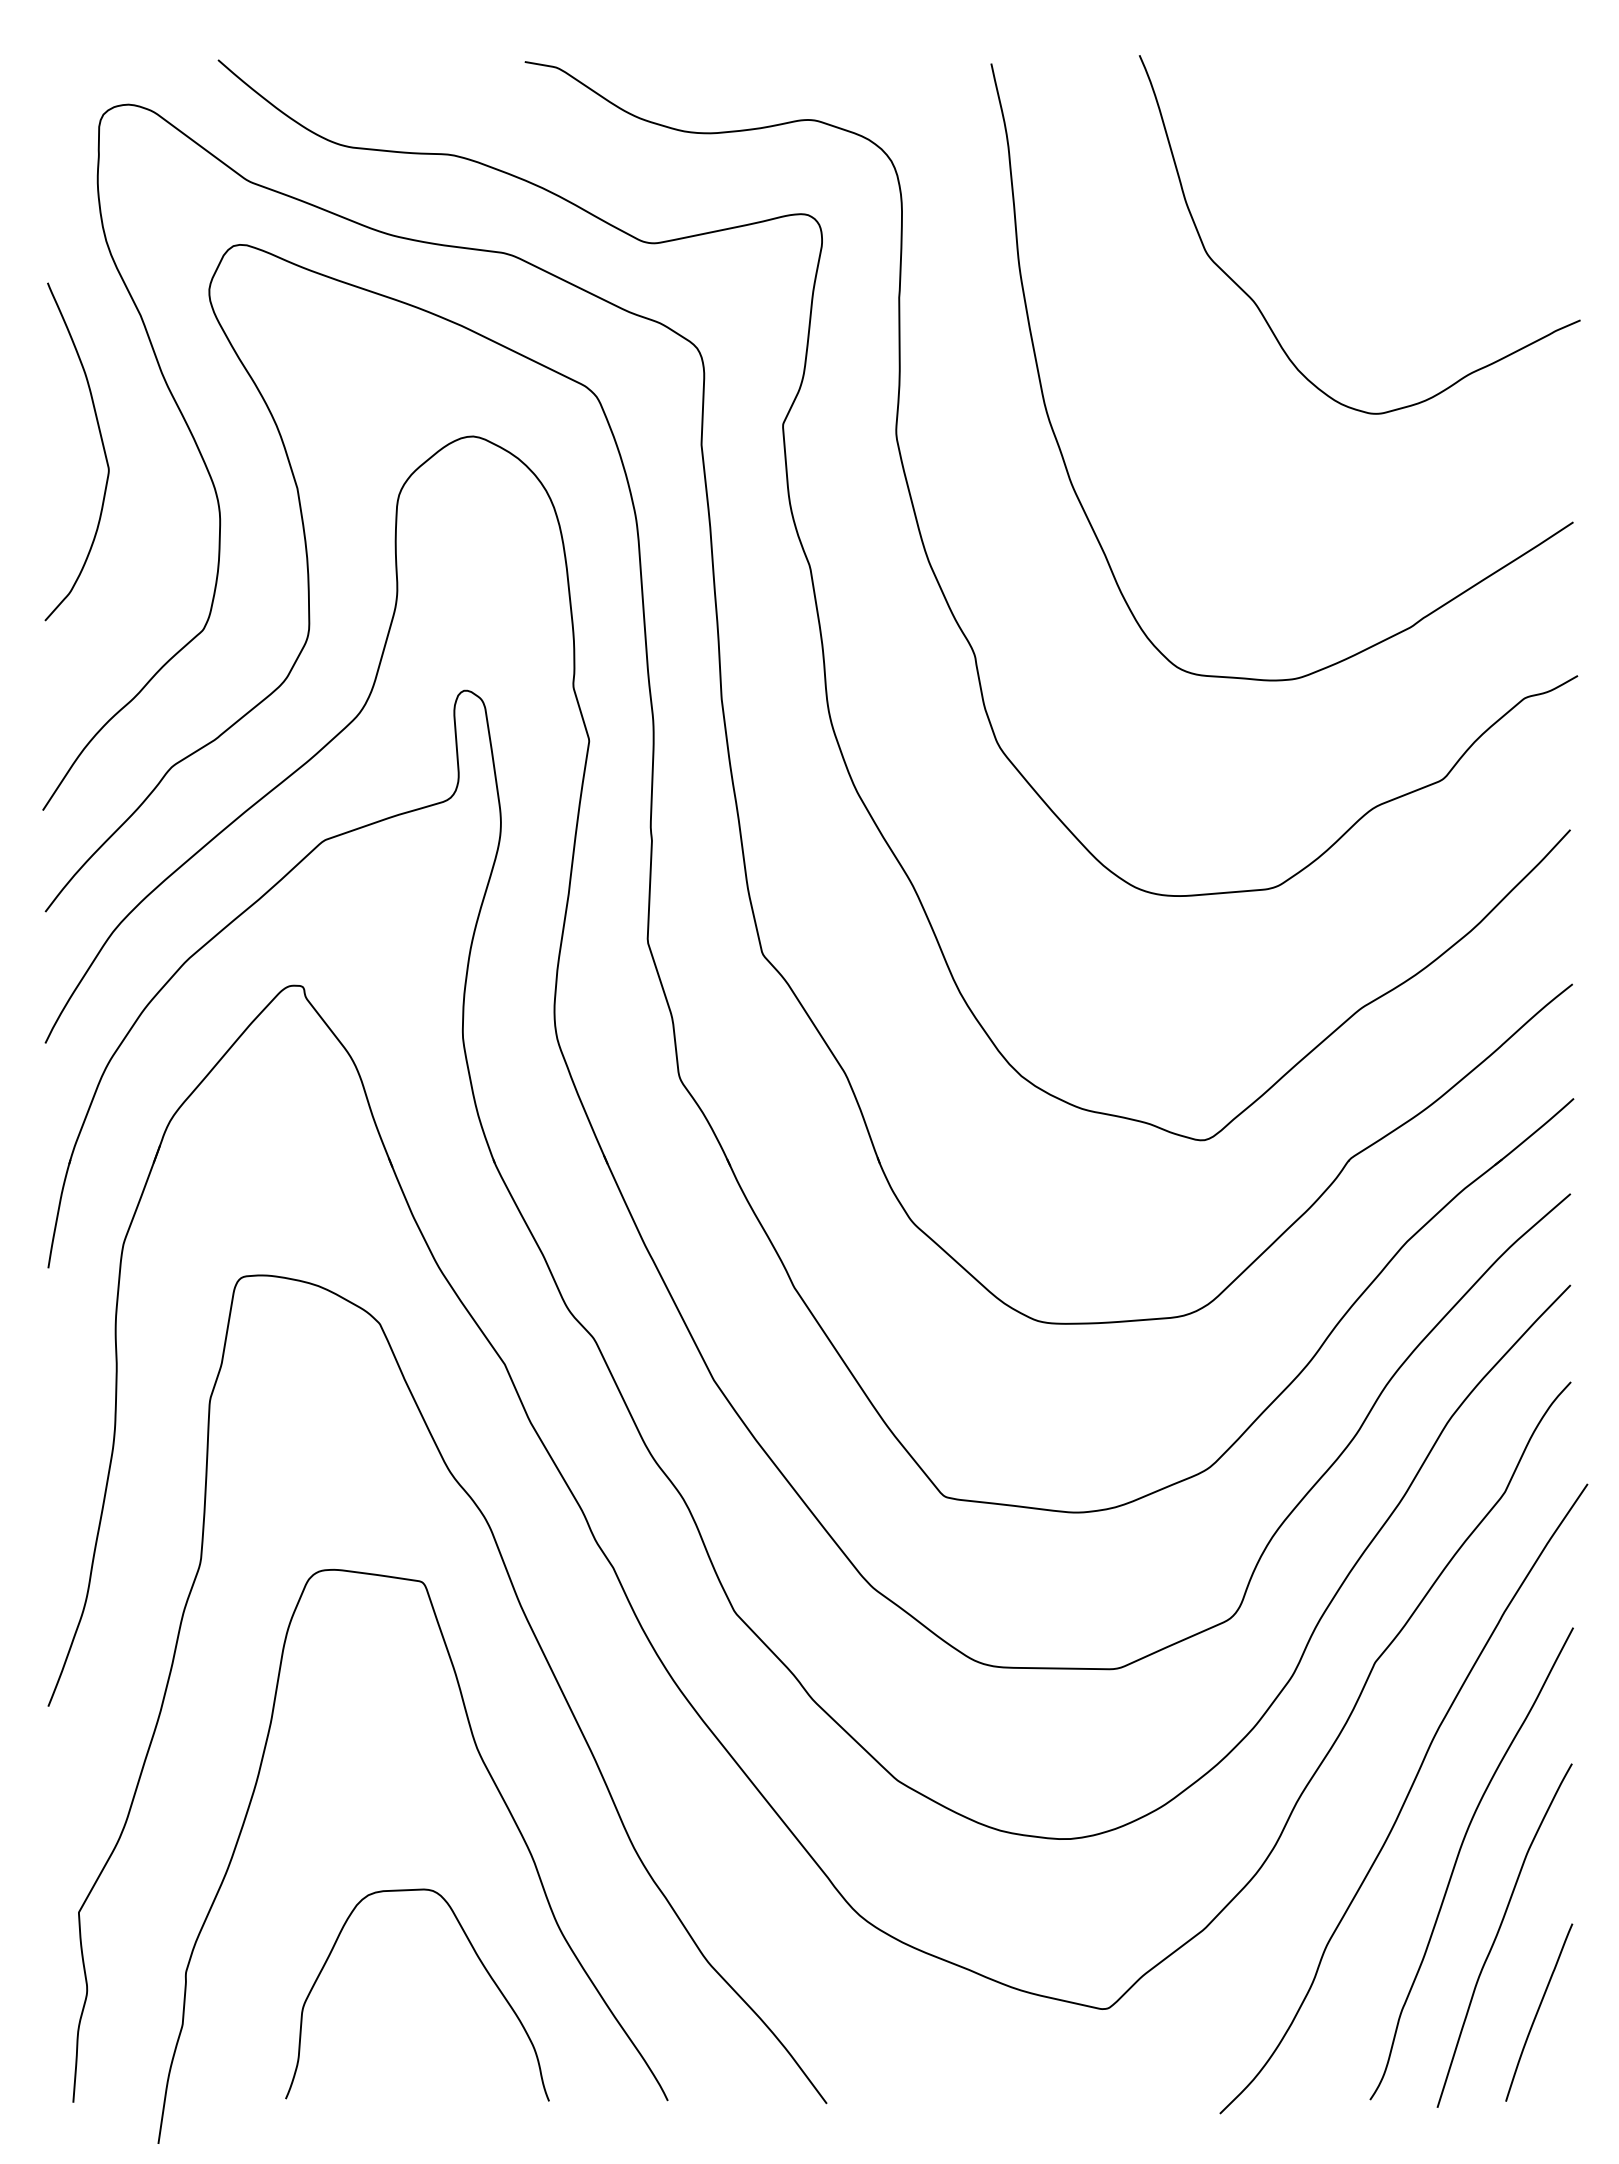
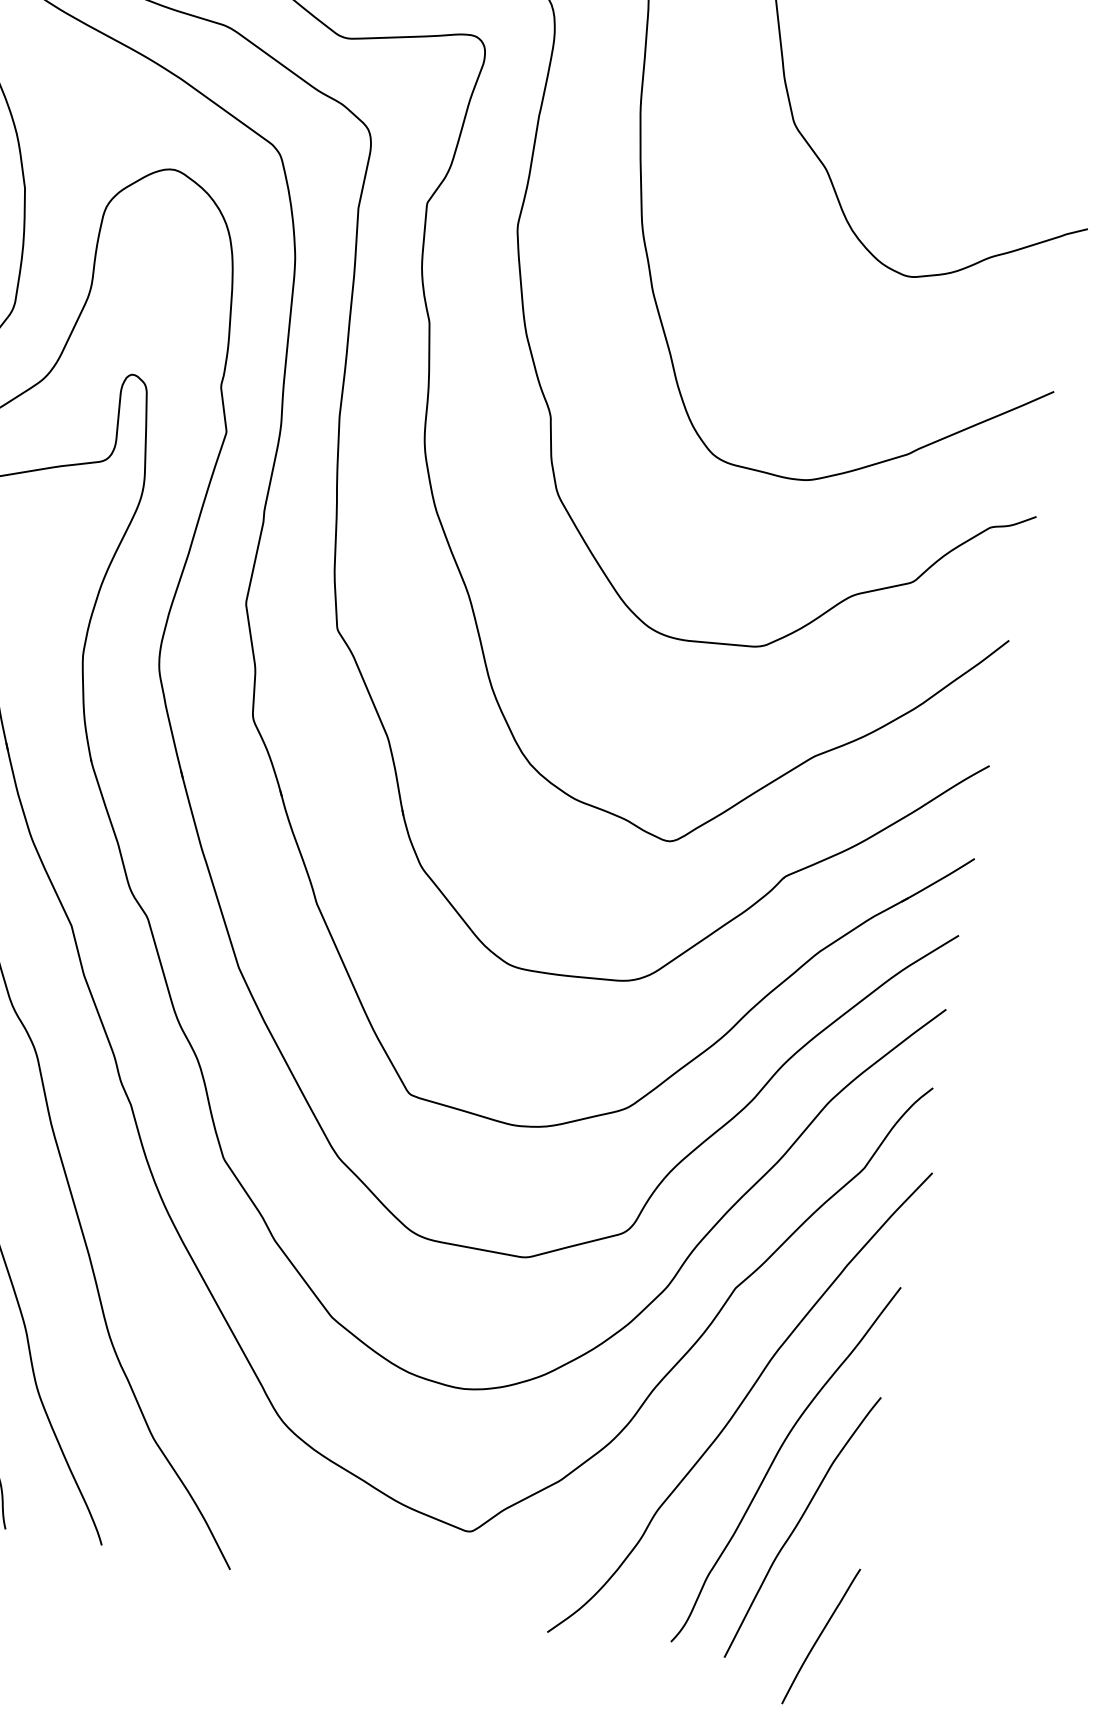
curve: (1538, 2012) -> (820, 1636), moved

